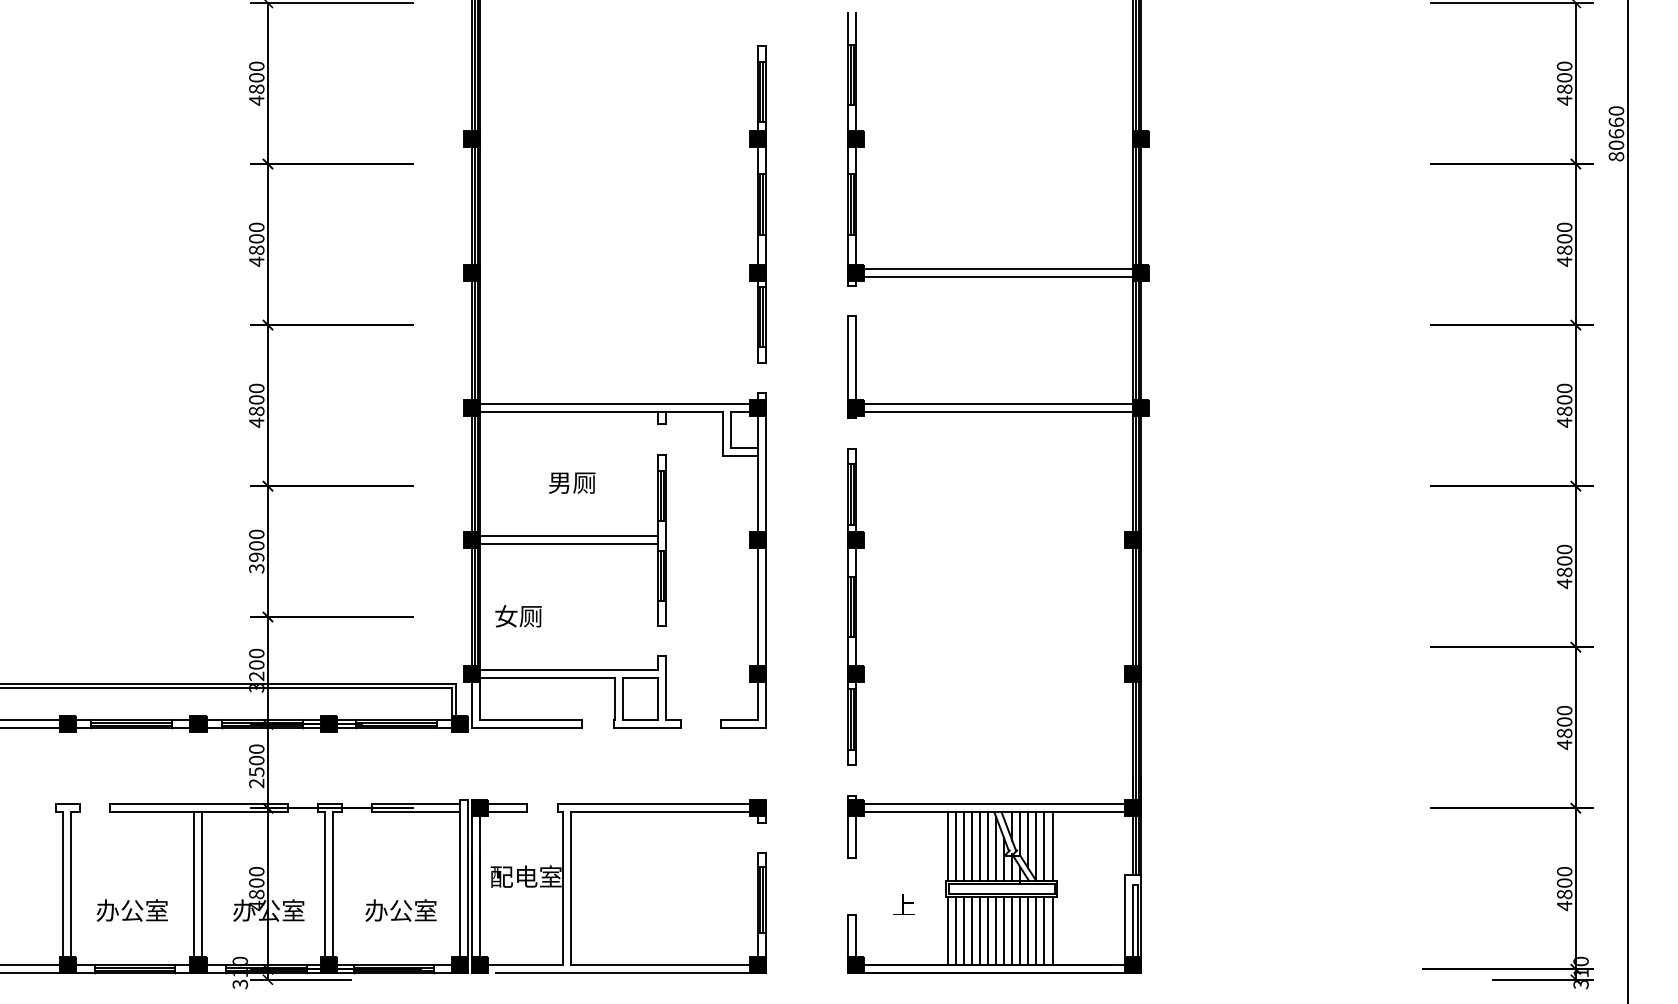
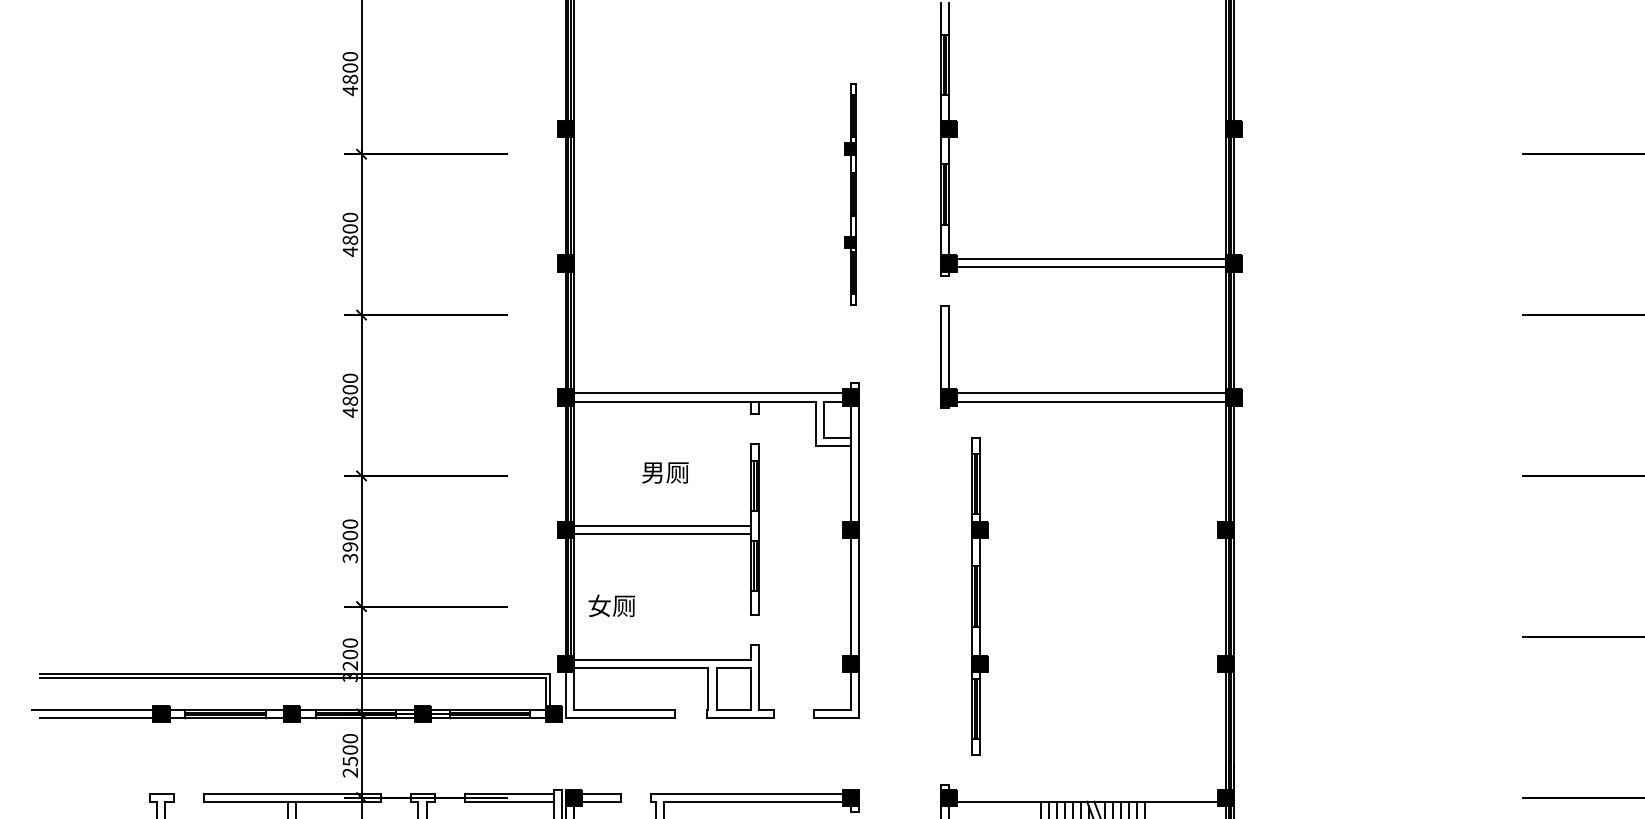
part: (757, 204) -> (850, 194), size x0.7
part: (855, 606) -> (979, 596), moved
line: (986, 804) -> (1079, 793), removed

